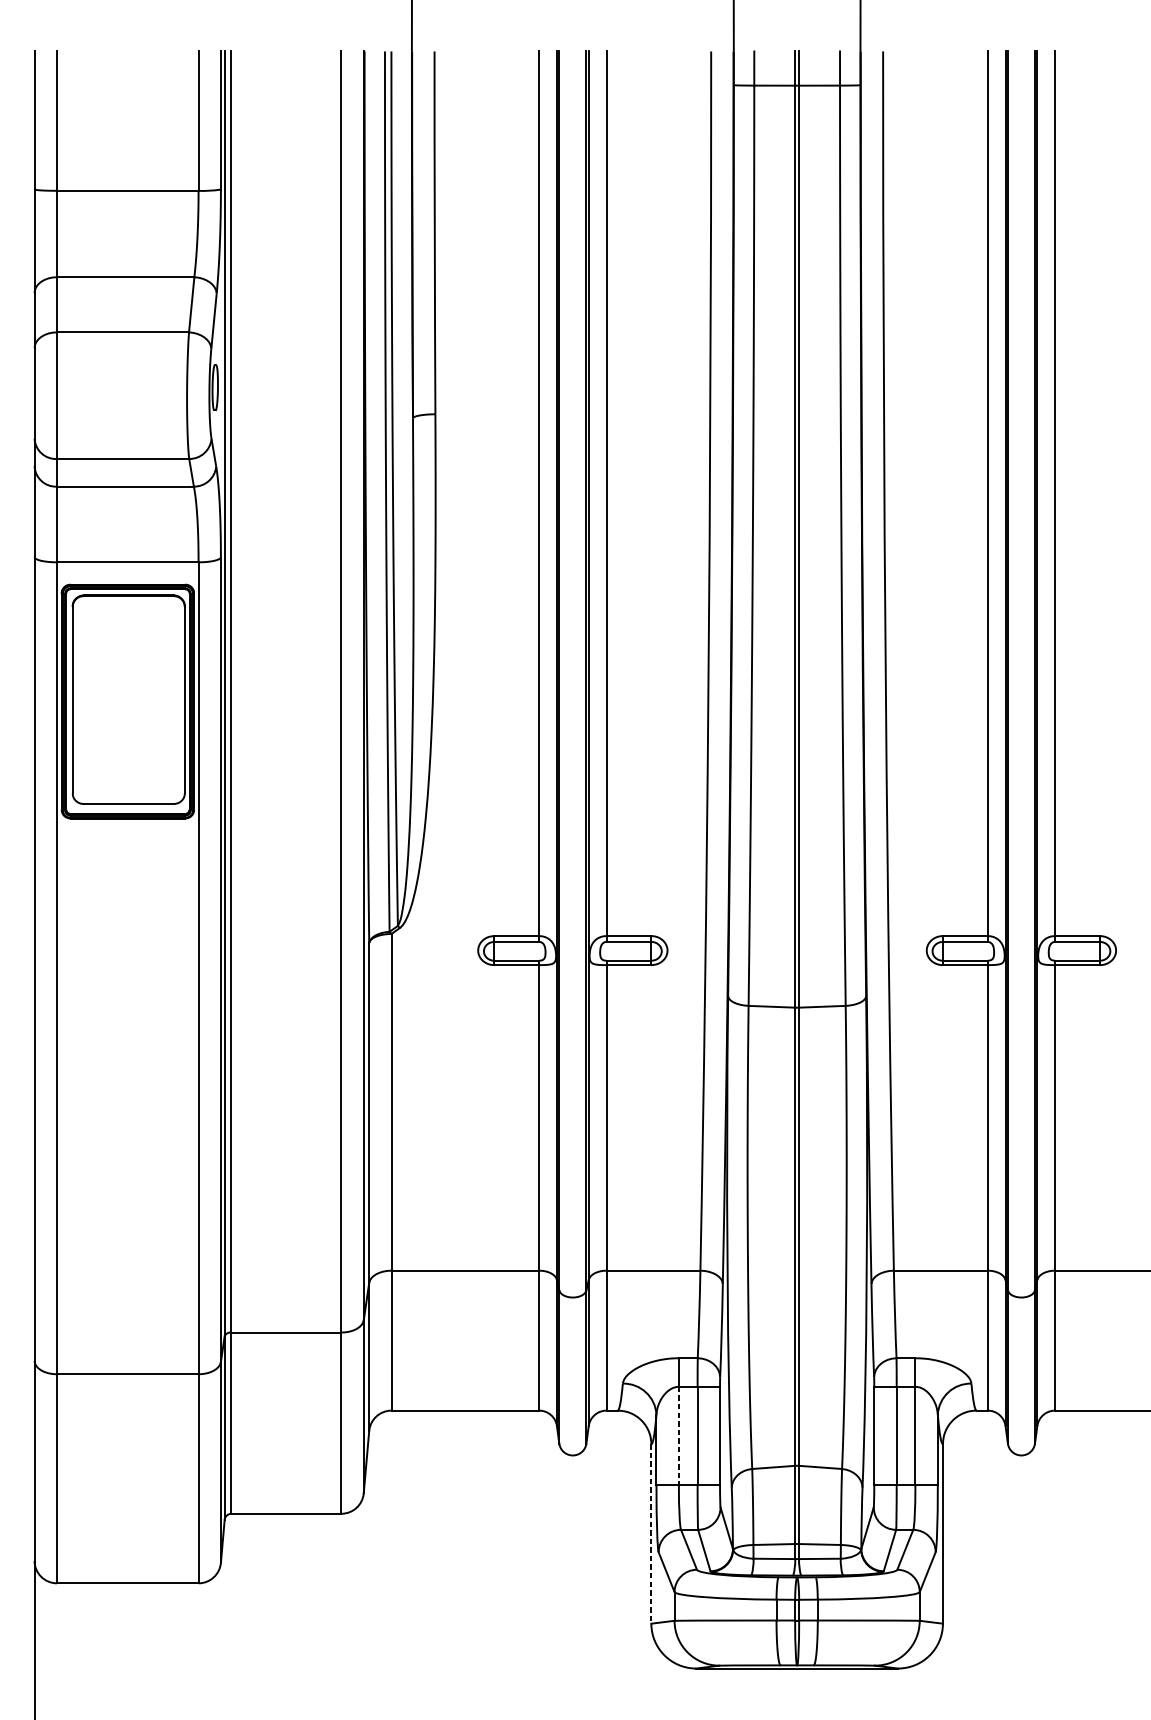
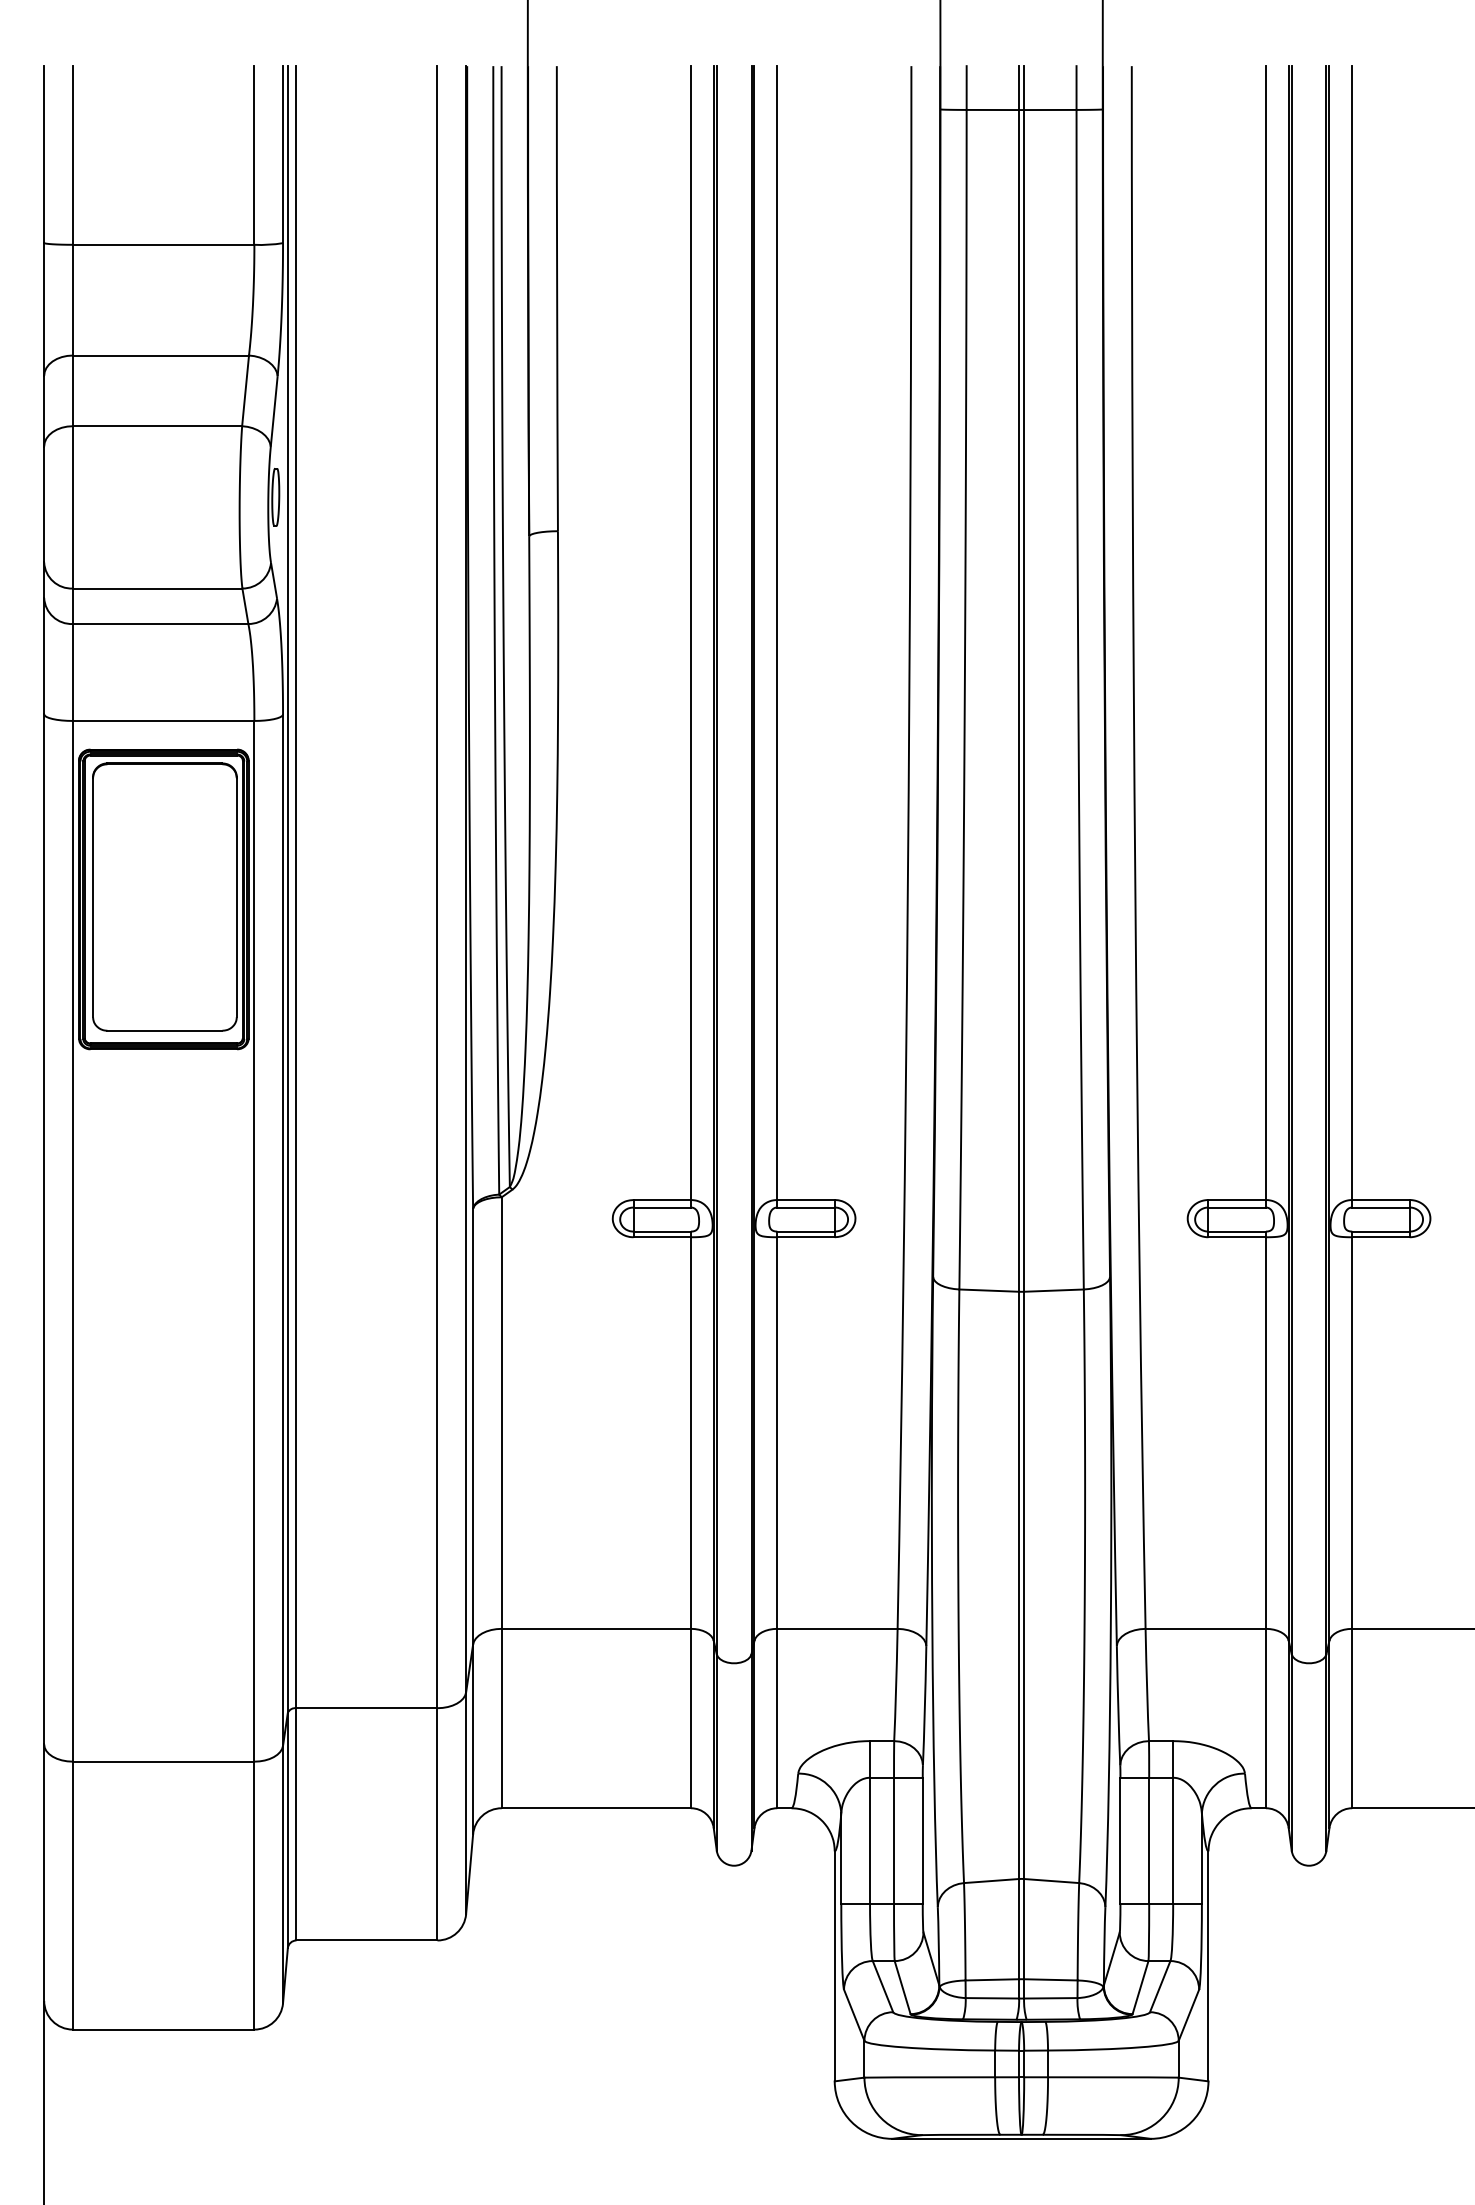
line: (679, 1436) -> (870, 1841), dashed -> solid
line: (651, 1534) -> (834, 1966), dashed -> solid

